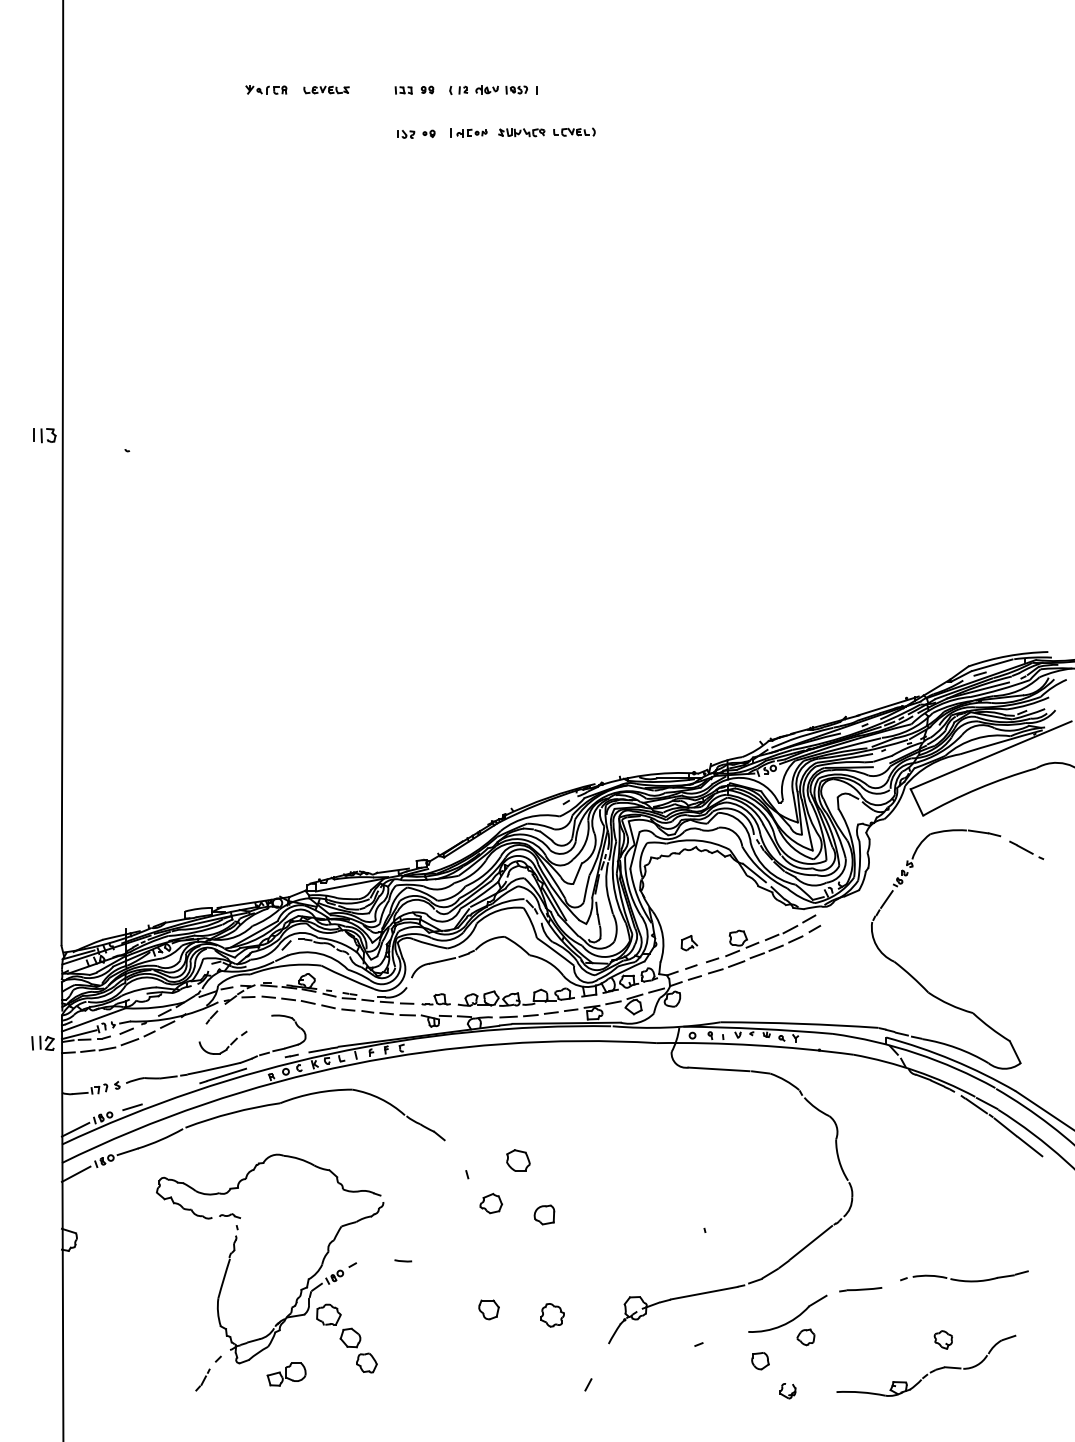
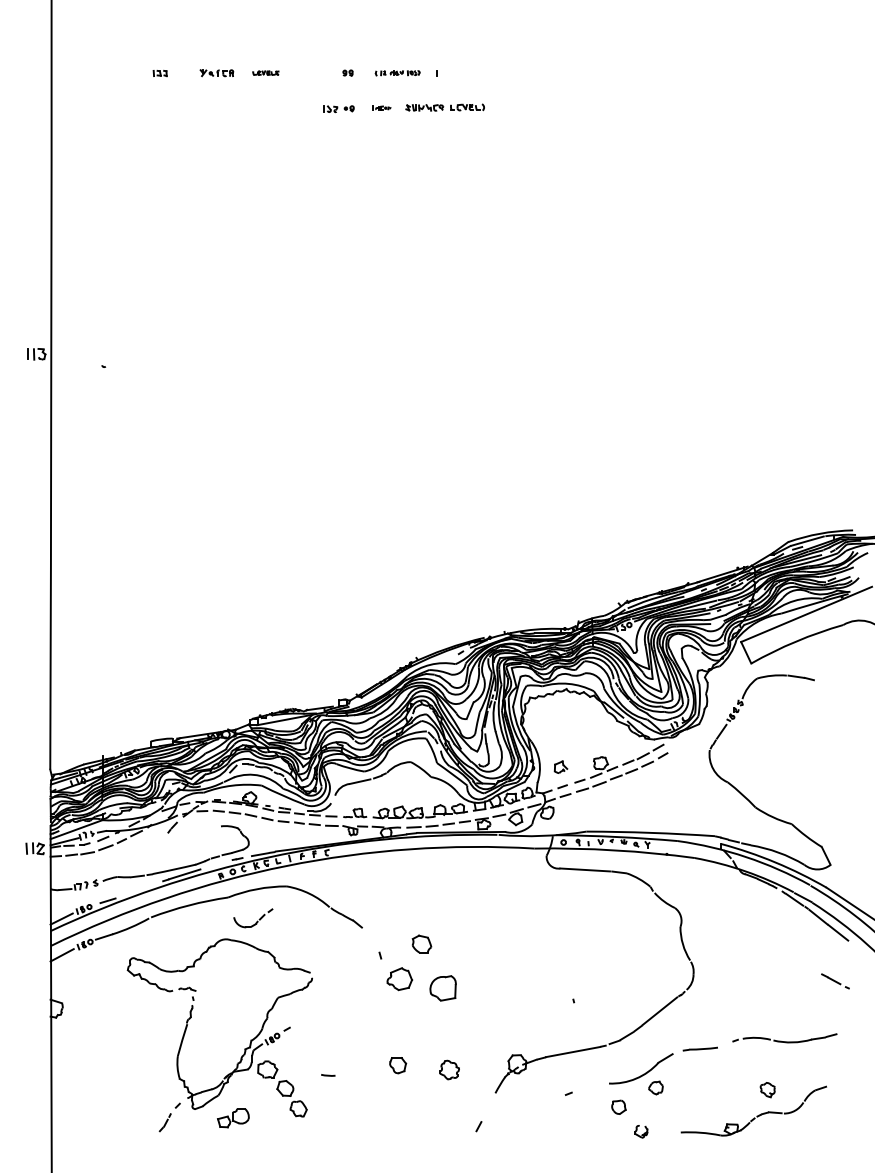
part: (326, 89) -> (265, 72), size x0.7
part: (488, 89) -> (397, 72), size x0.7
part: (403, 90) -> (160, 73), moved
part: (468, 132) -> (381, 107), size x0.6
line: (1026, 849) -> (835, 980), moved
part: (227, 1046) -> (256, 921), moved
part: (491, 1203) -> (400, 979), size x1.4
part: (544, 1214) -> (443, 988), size x1.6
line: (403, 1260) -> (328, 1075), moved

